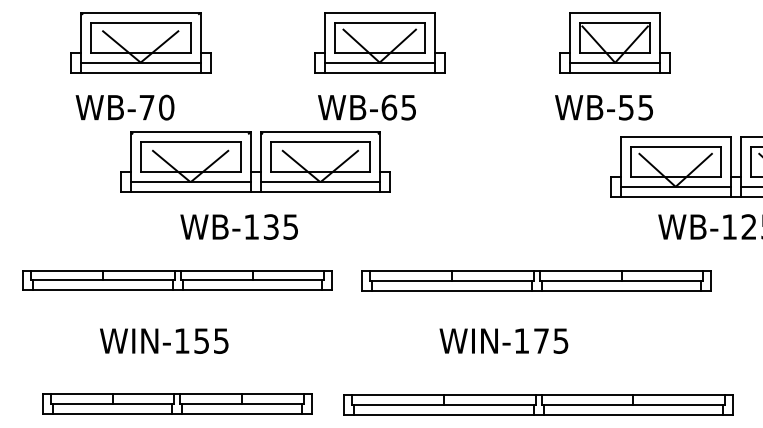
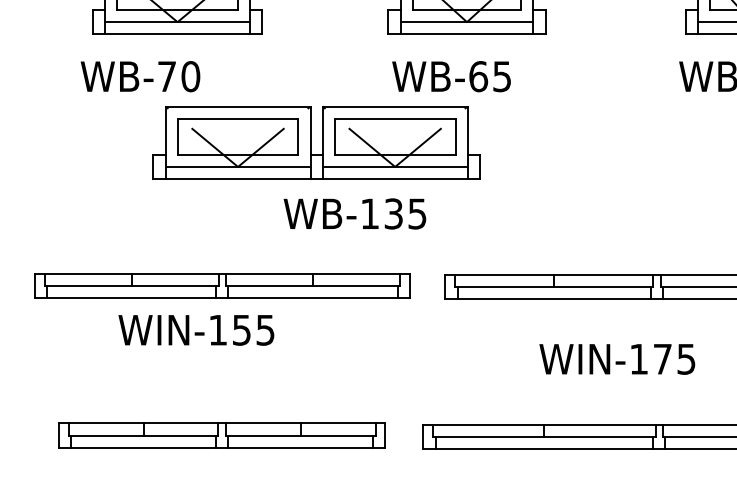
text: (124, 107) -> (139, 76), moved
text: (238, 226) -> (354, 213), moved
text: (164, 340) -> (196, 329), moved

